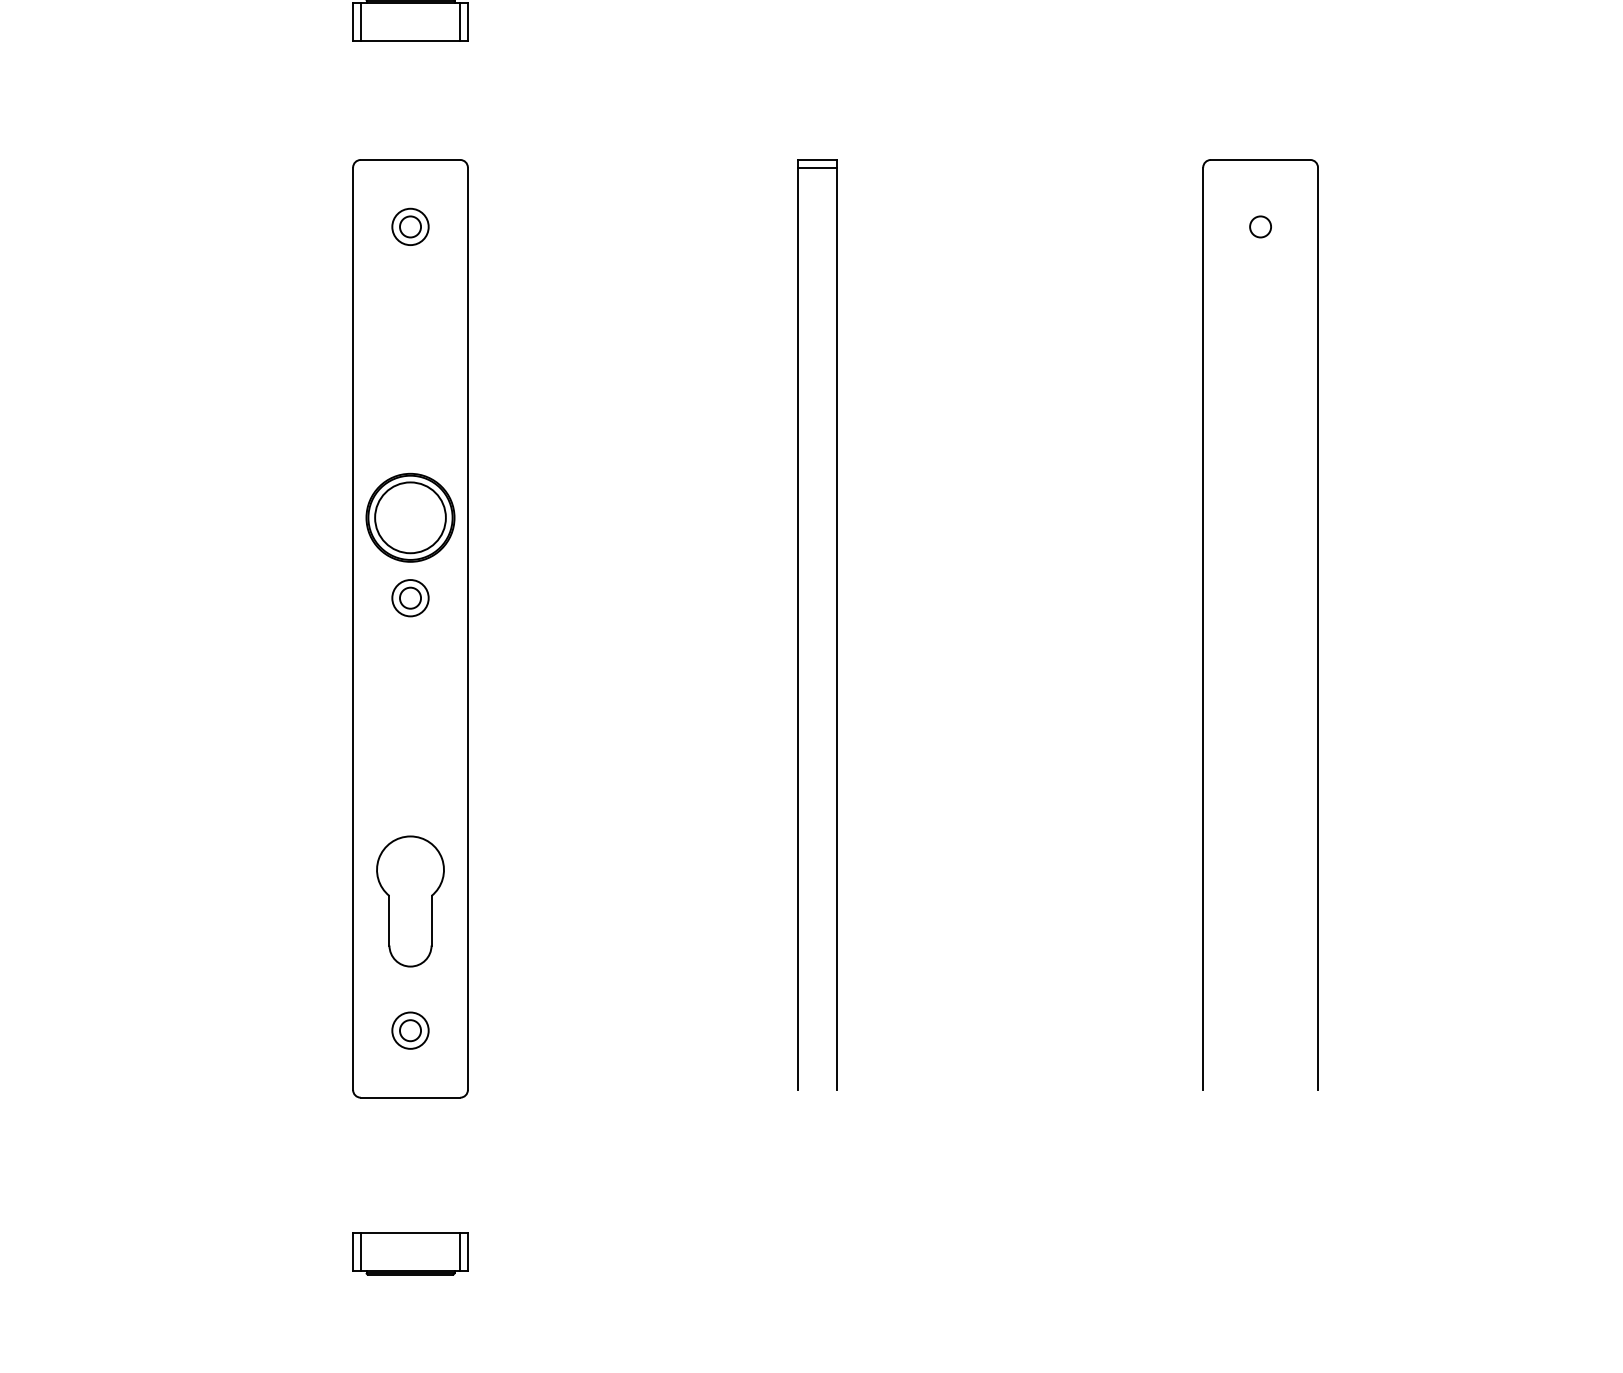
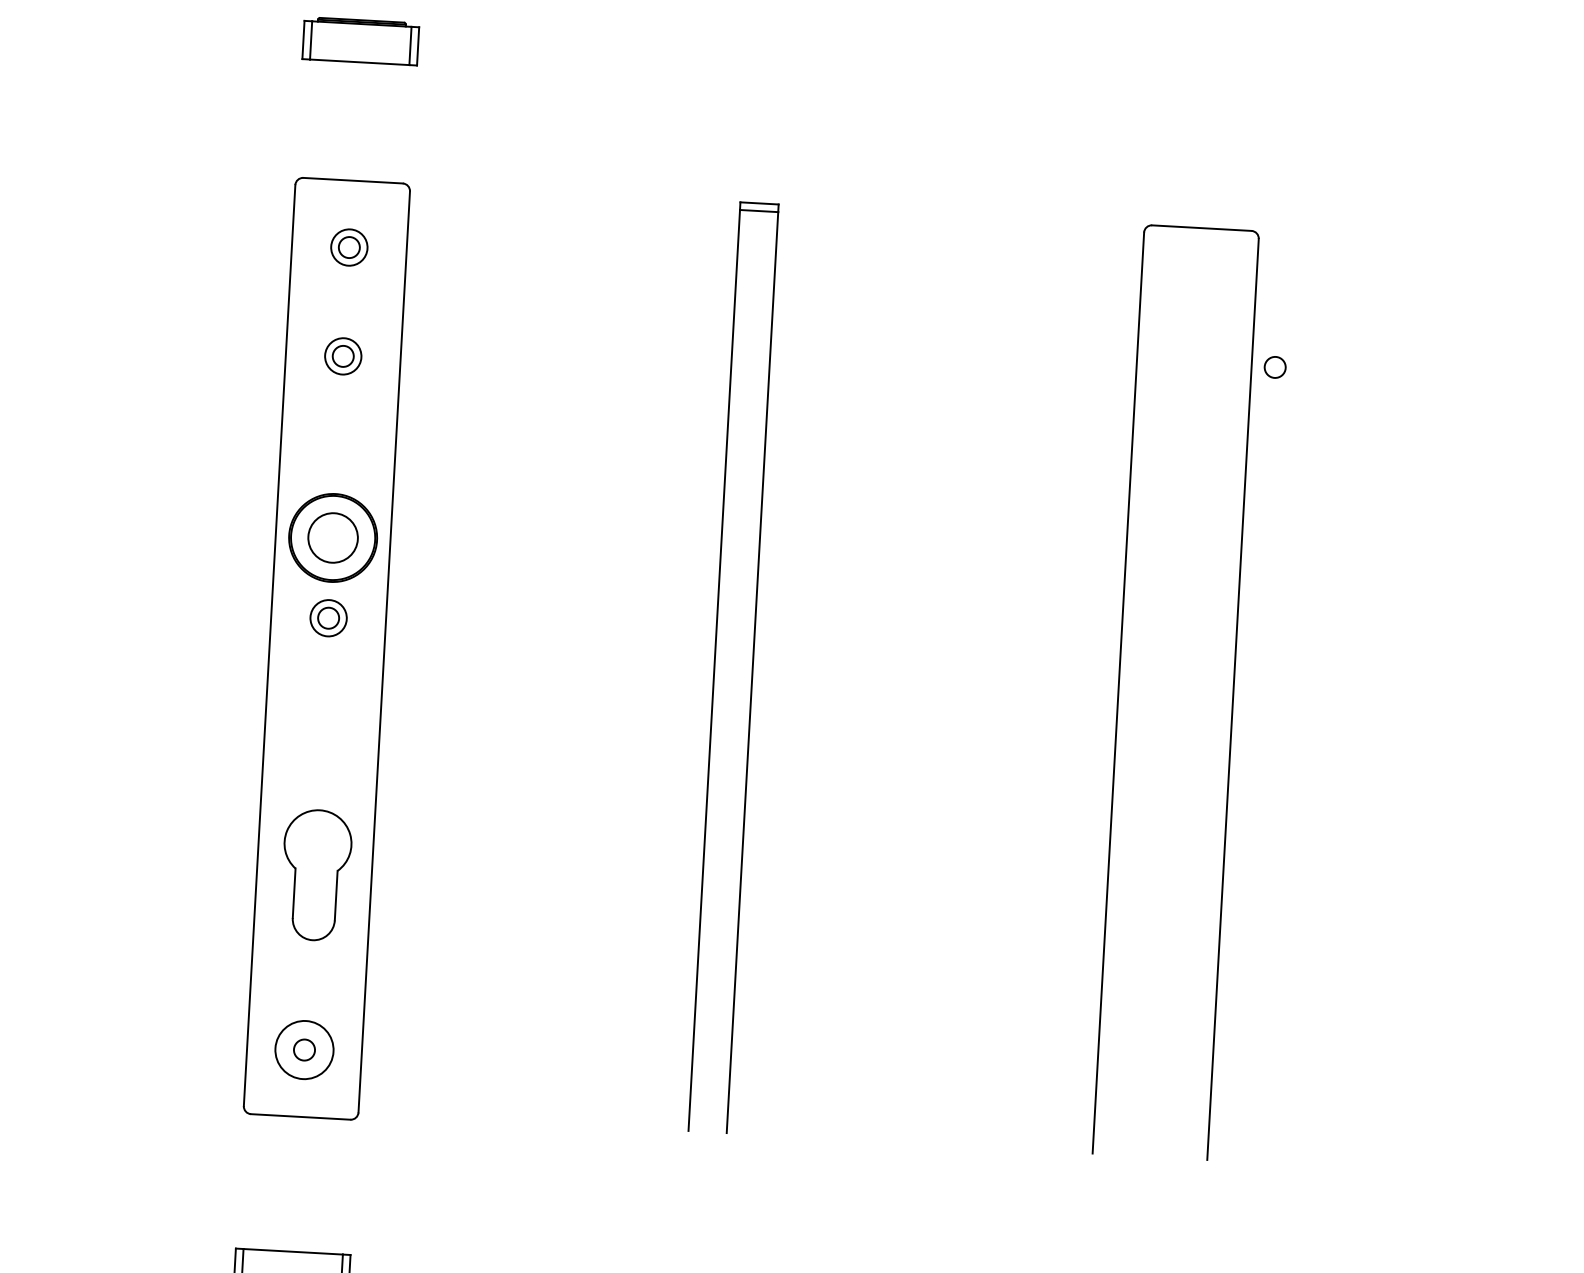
circle: (1260, 226) -> (1275, 366), moved
part: (410, 335) -> (343, 355), added
circle: (410, 517) -> (333, 537), size x0.7
part: (410, 901) -> (316, 875), moved
circle: (410, 1030) -> (304, 1049), size x1.6

